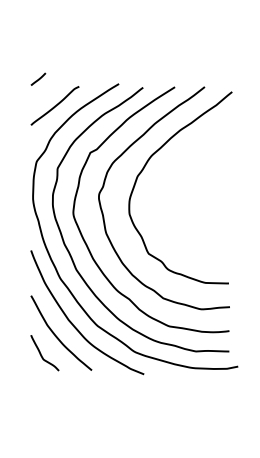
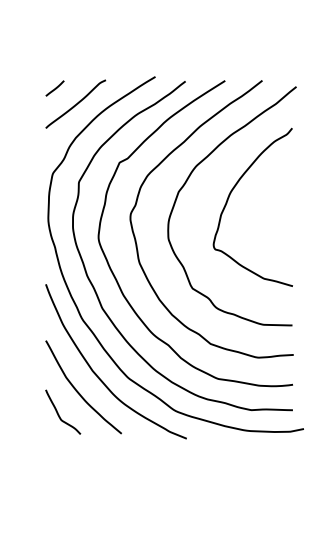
line: (38, 78) -> (55, 87), moved
curve: (179, 179) -> (230, 195), added

